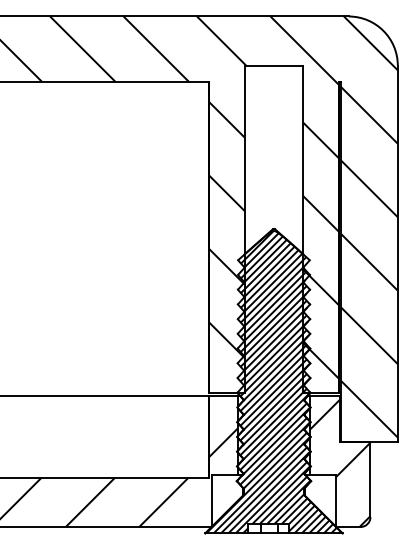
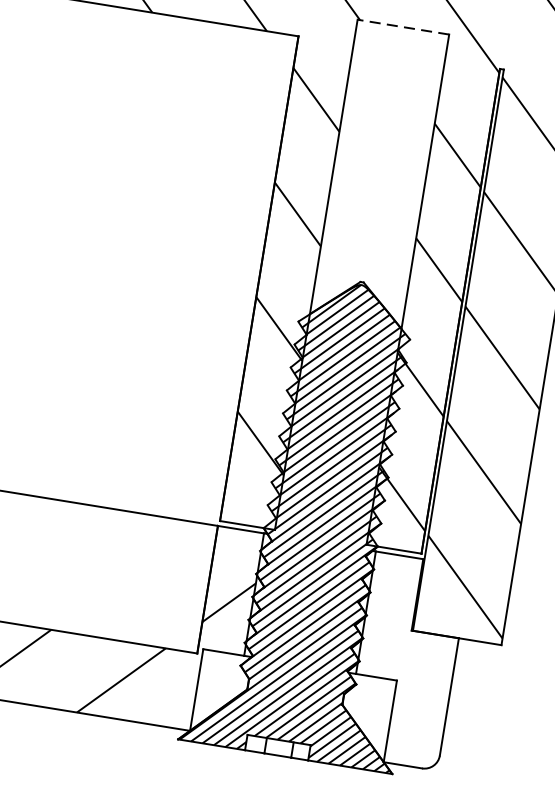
line: (273, 65) -> (402, 26), solid -> dashed
hatch: (339, 462) -> (405, 662), removed

